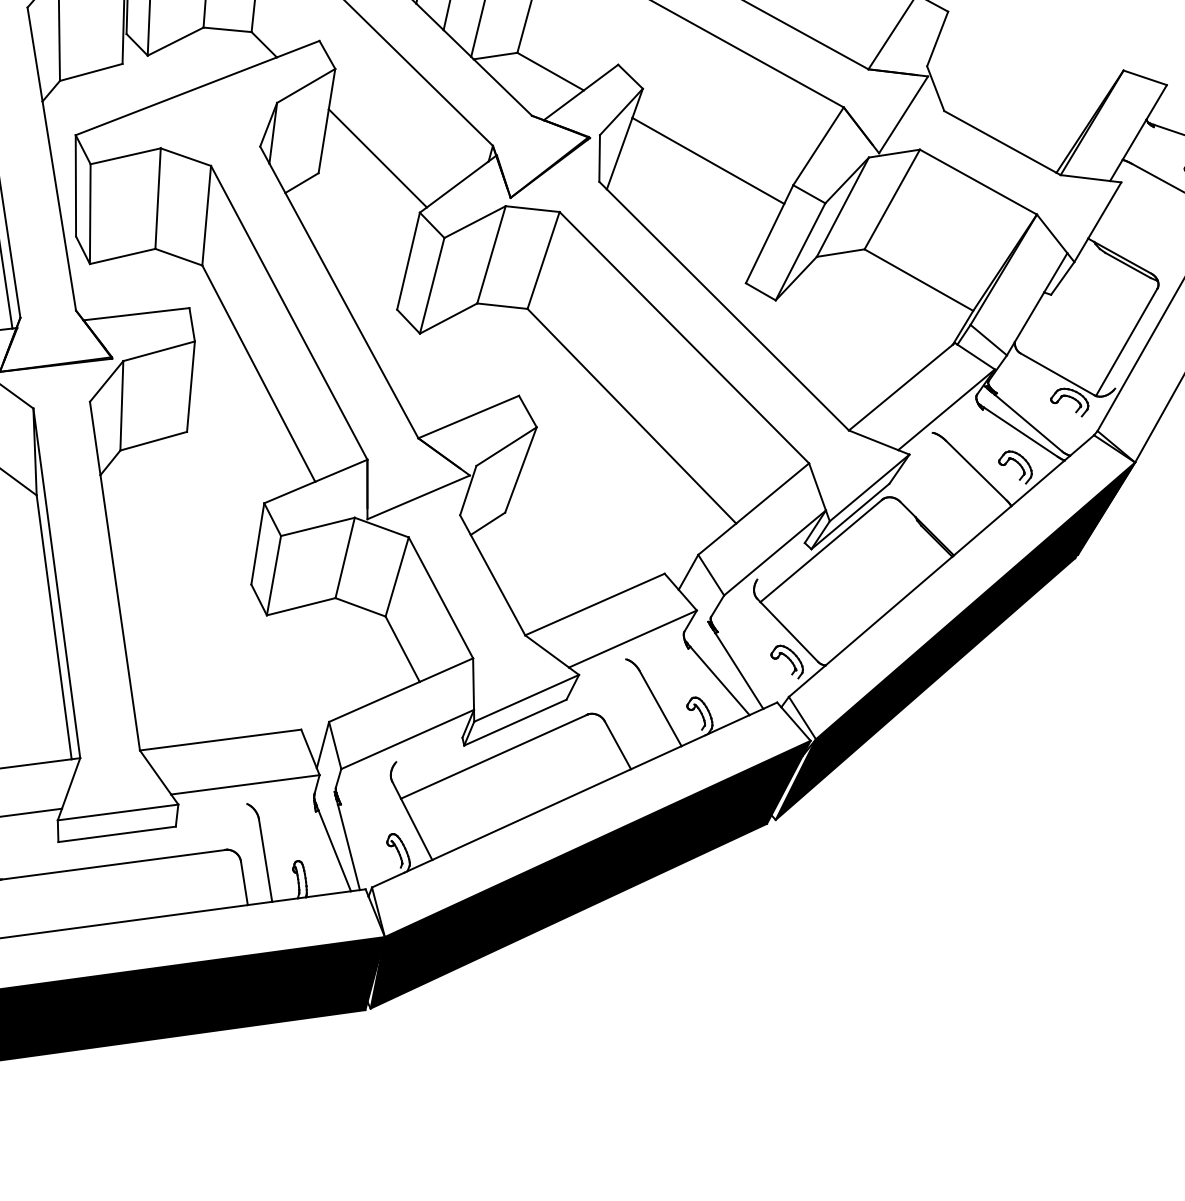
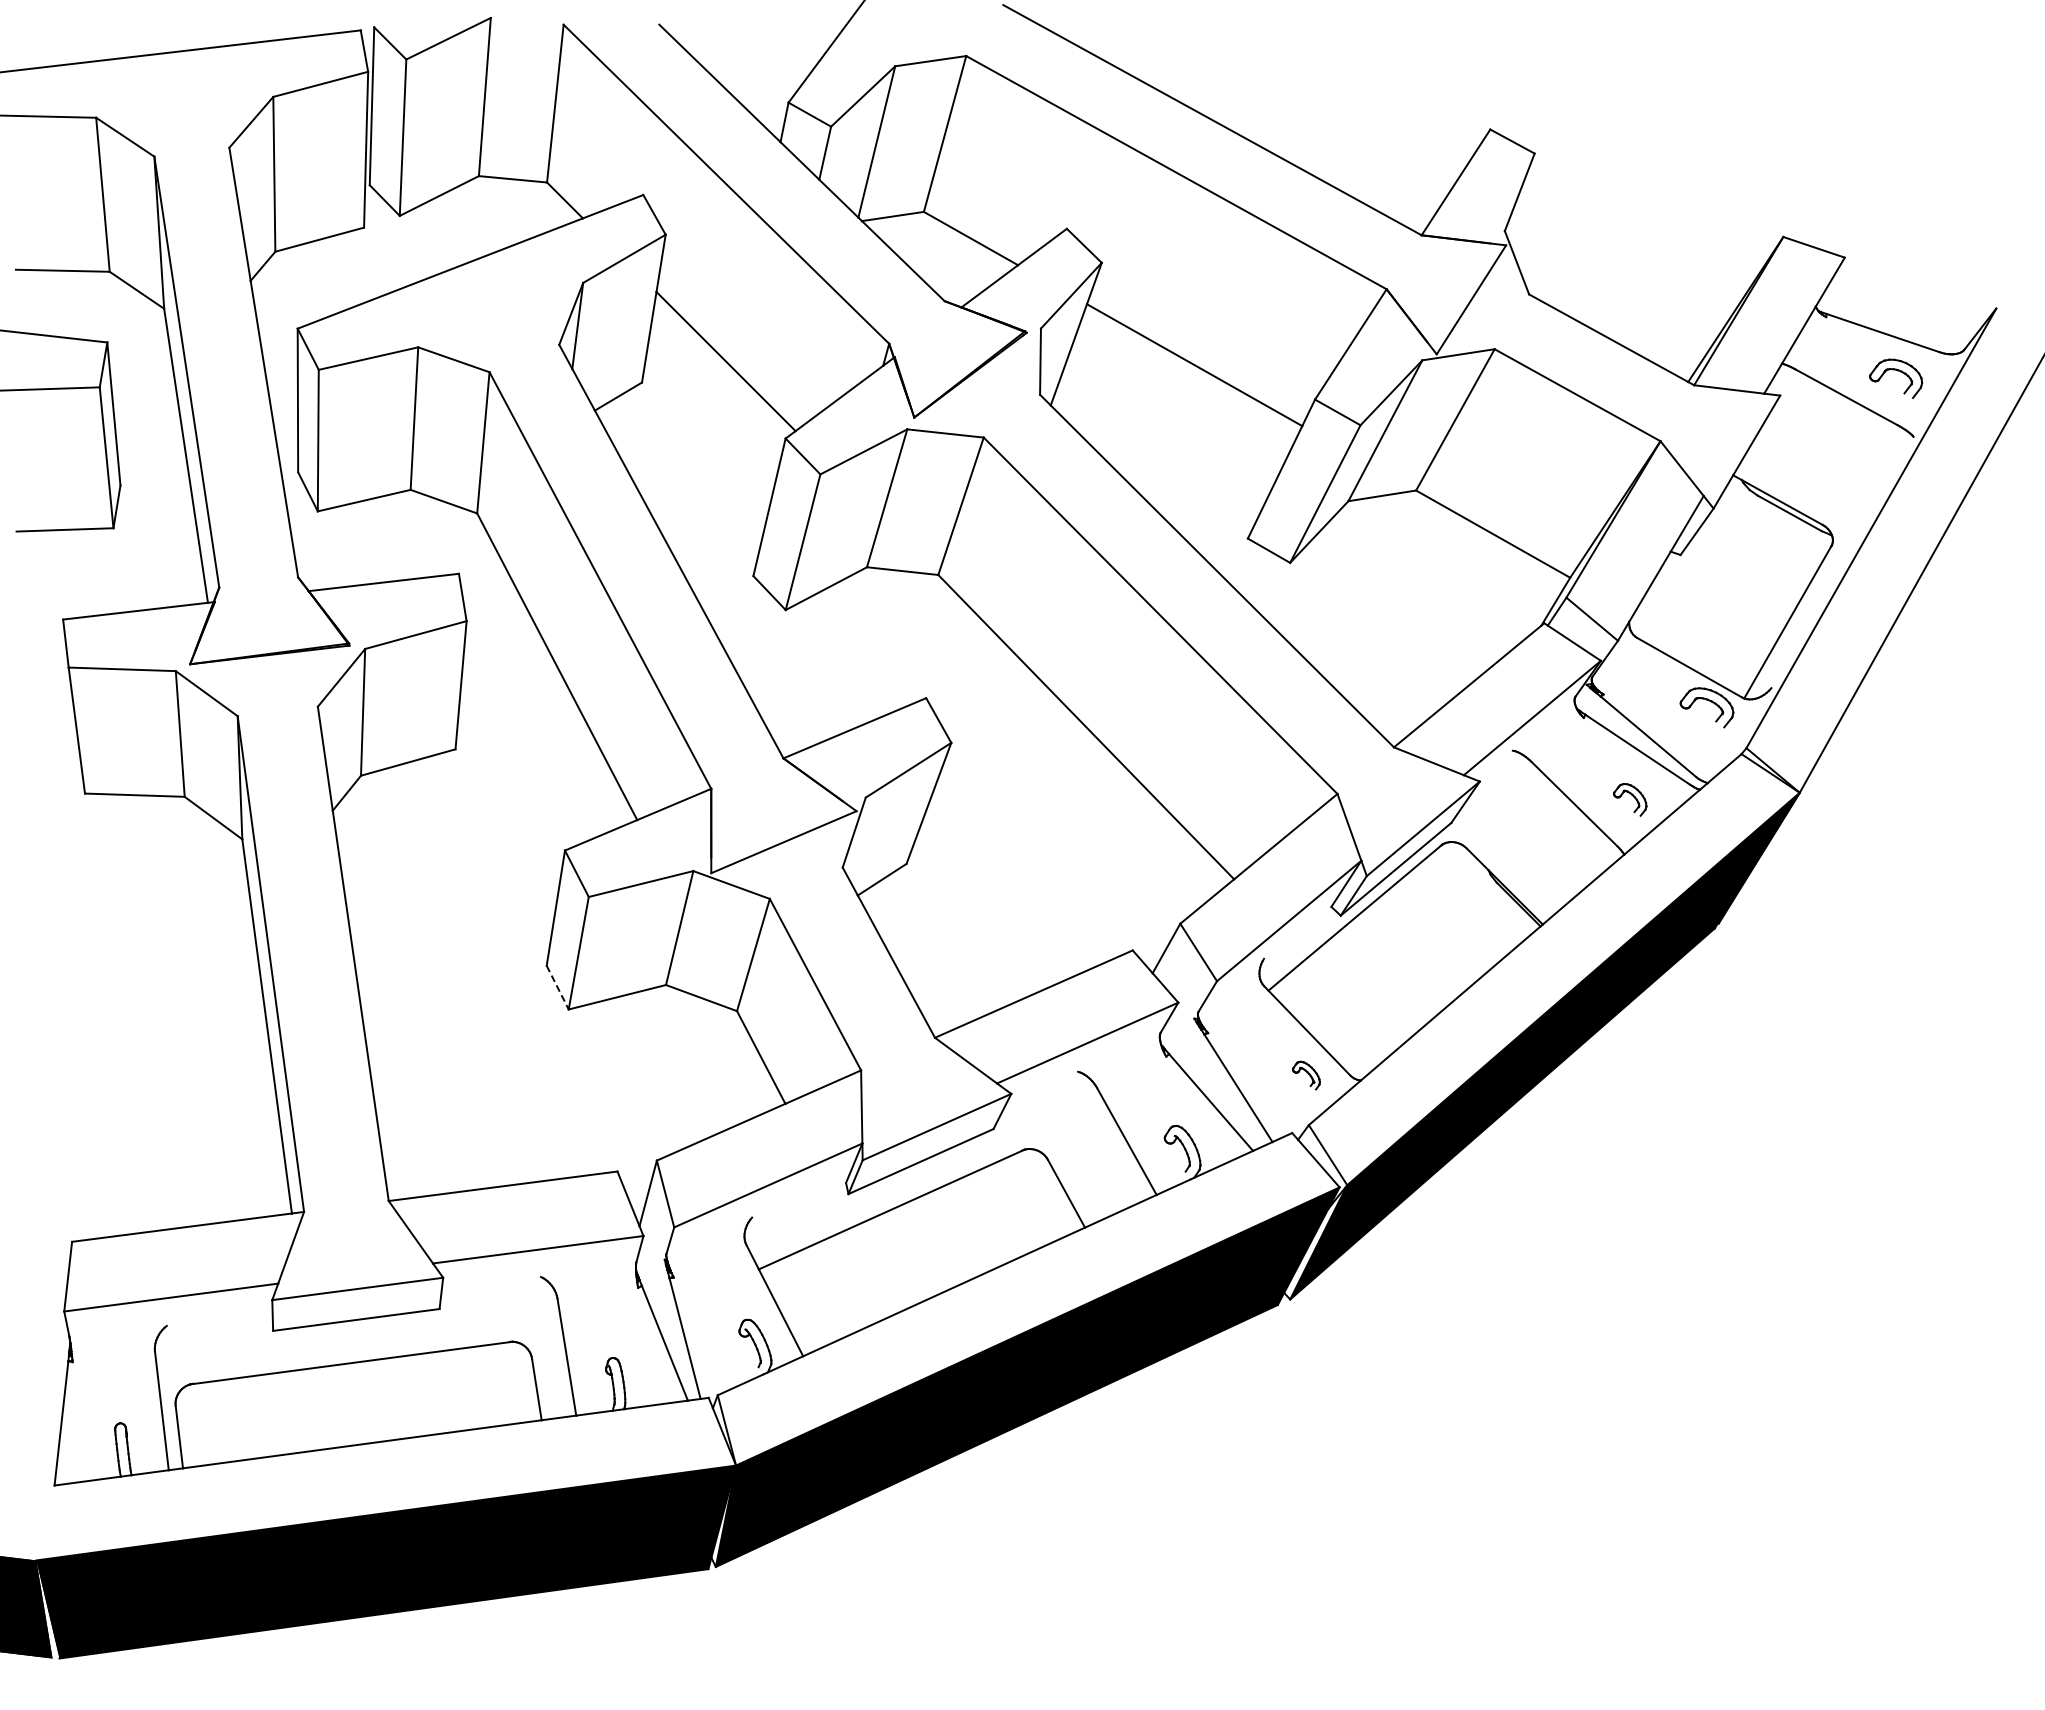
part: (1015, 467) -> (1630, 799), size x0.7
line: (258, 600) -> (557, 988), solid -> dashed
part: (787, 661) -> (1306, 1075), size x0.6

